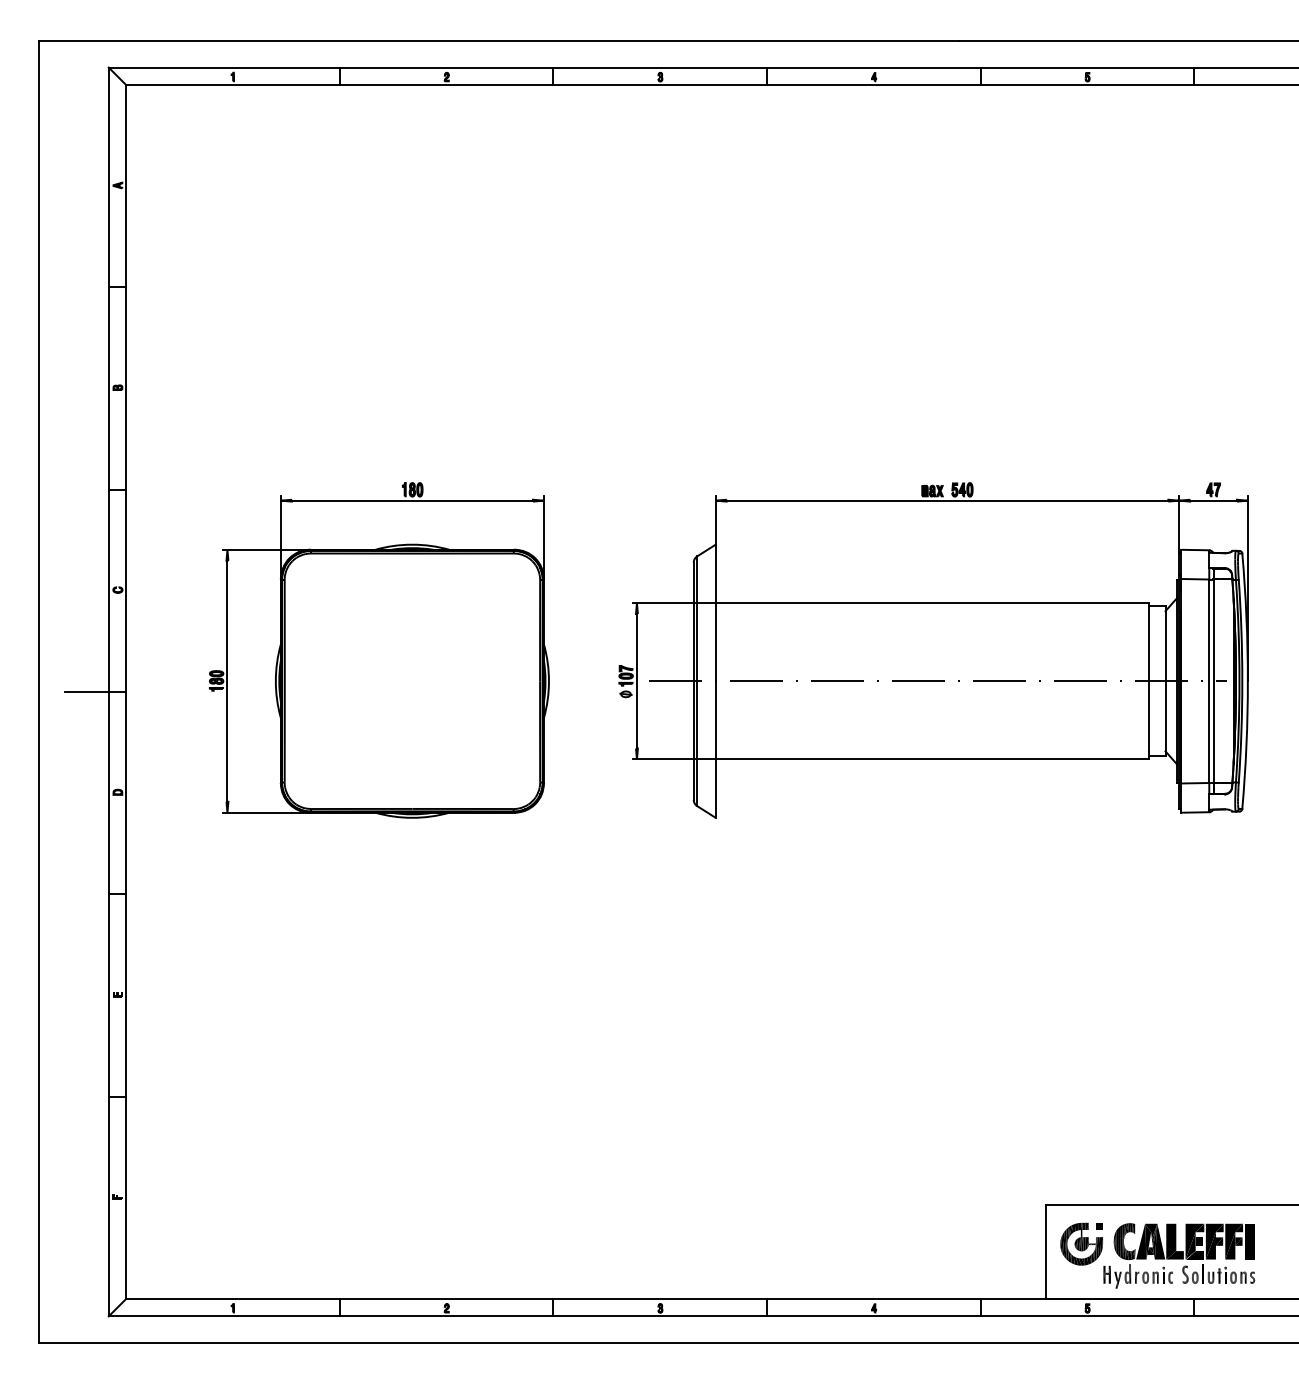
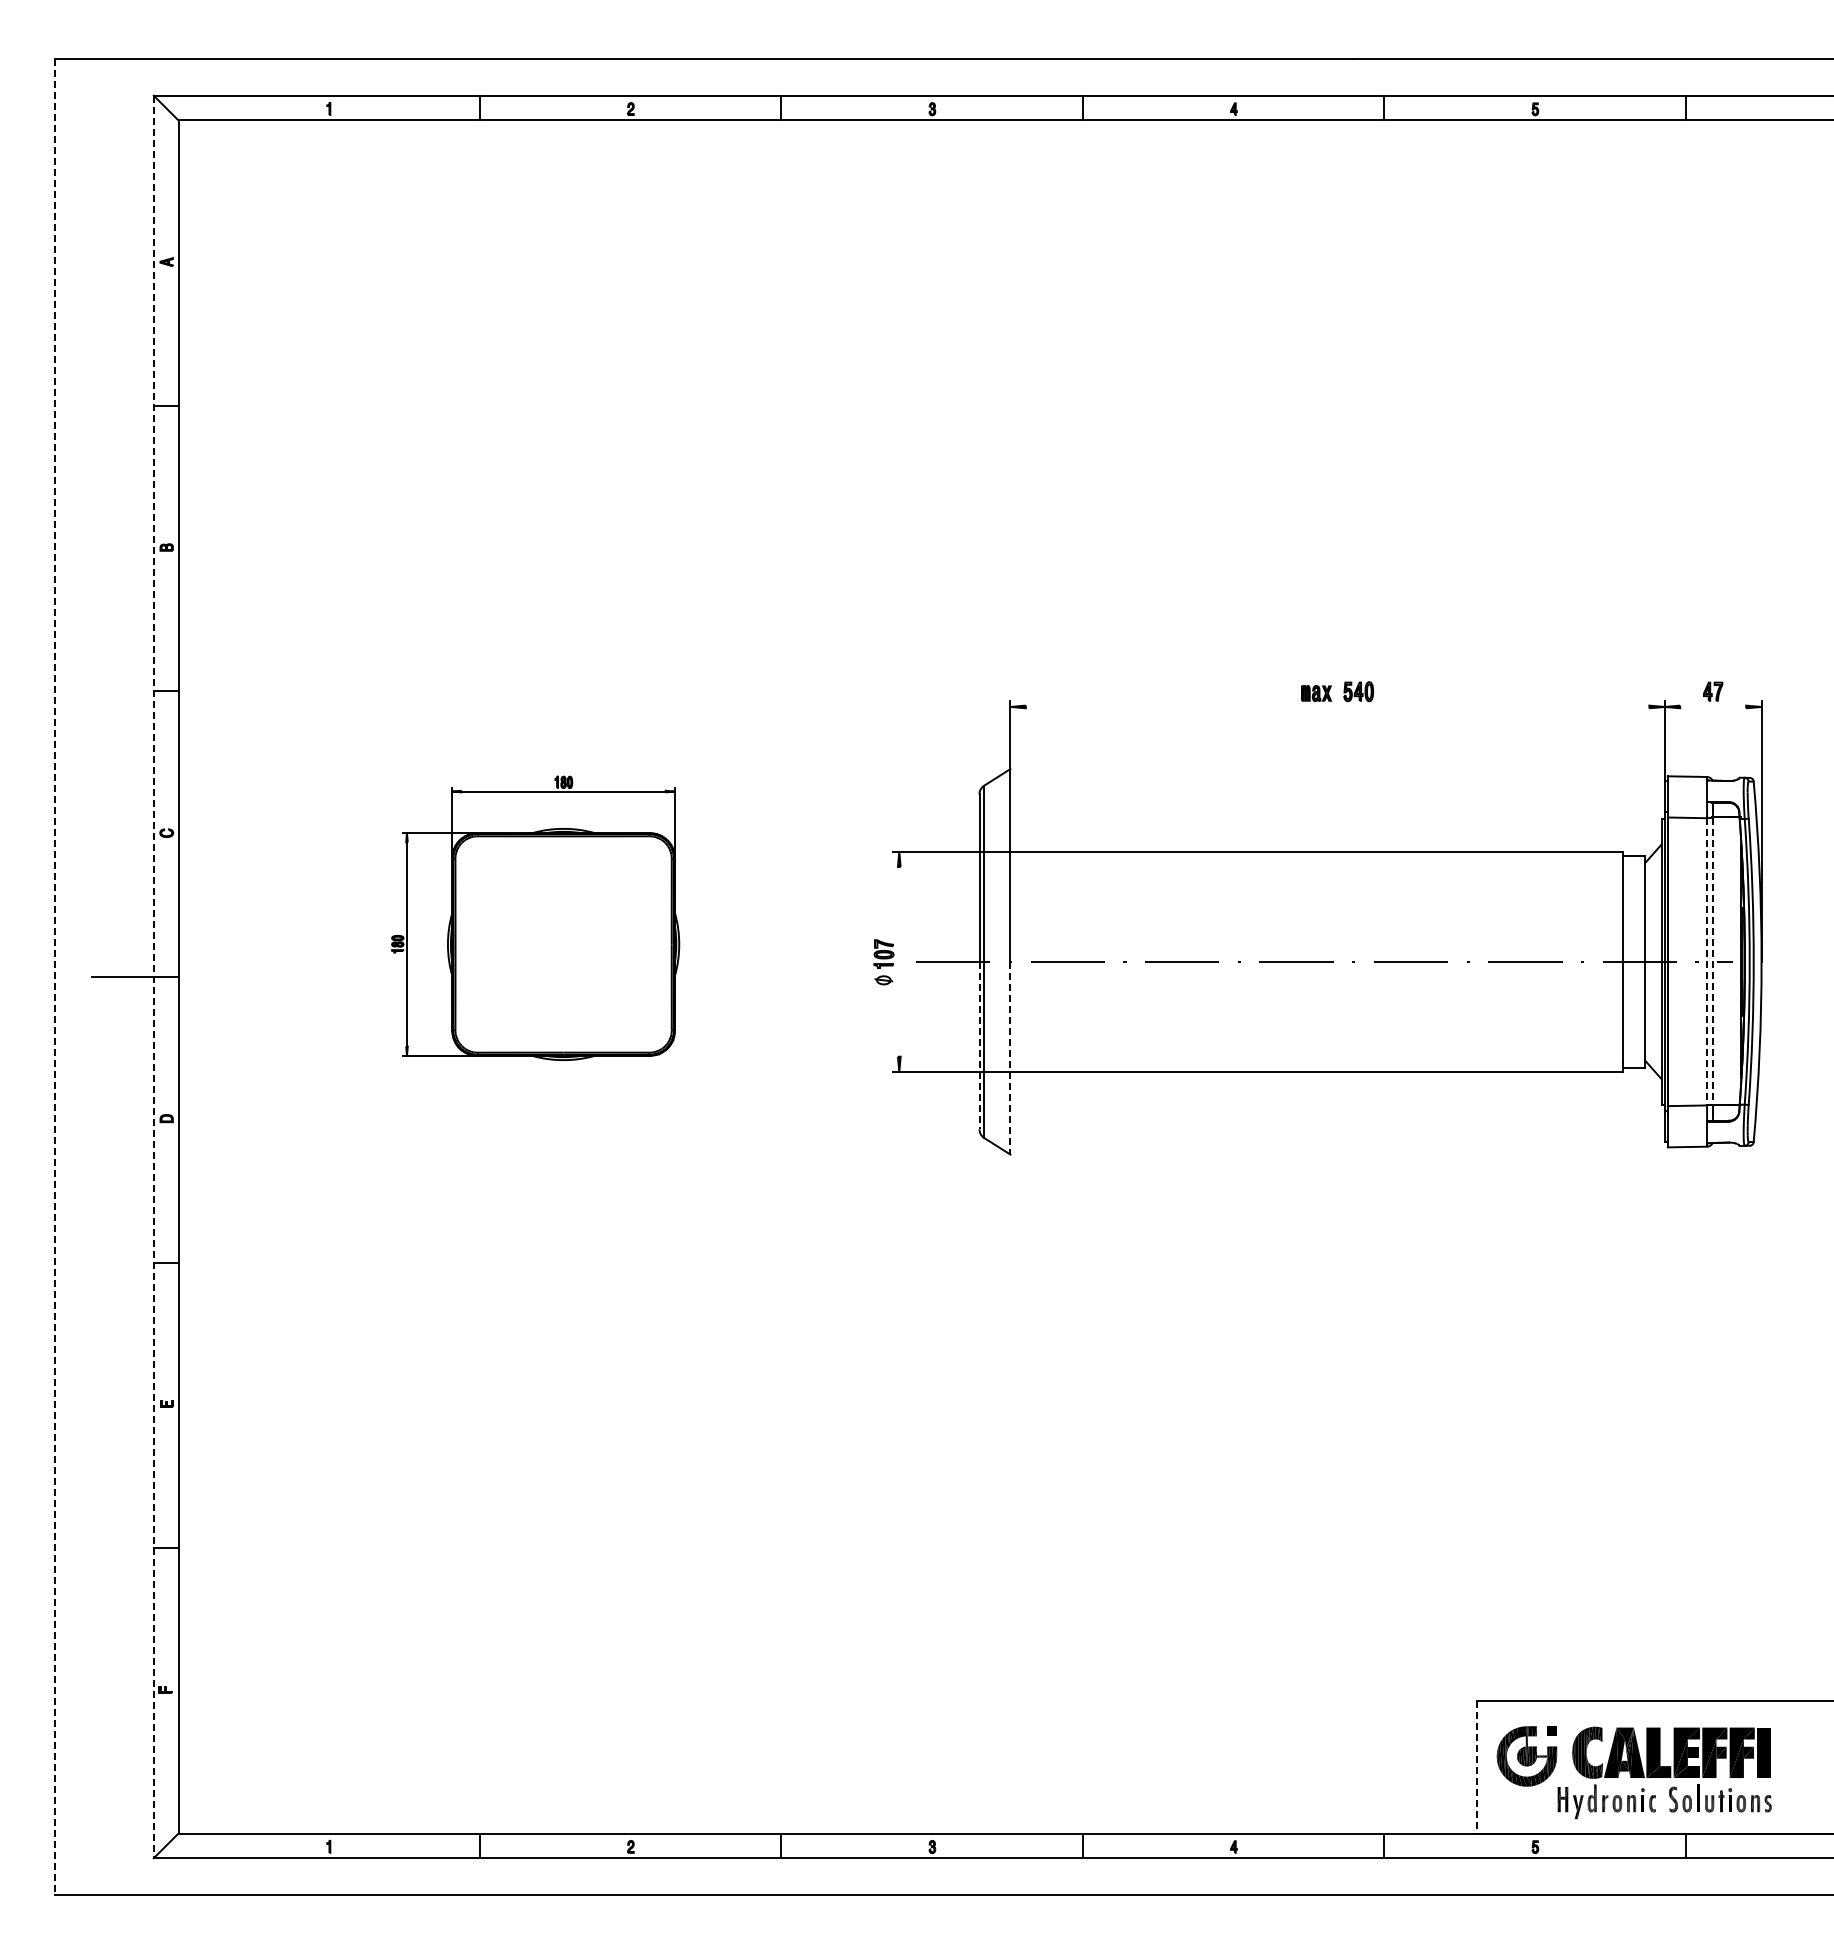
line: (947, 500) -> (1337, 706), removed
line: (1213, 500) -> (1713, 706), removed
part: (379, 650) -> (535, 918), size x0.6
line: (637, 681) -> (899, 961), removed
line: (1209, 681) -> (1707, 961), solid -> dashed
line: (1213, 681) -> (1713, 961), solid -> dashed
line: (38, 692) -> (54, 977), solid -> dashed
line: (108, 692) -> (153, 977), solid -> dashed
line: (693, 740) -> (979, 1045), solid -> dashed
line: (715, 749) -> (1010, 1058), solid -> dashed
line: (1046, 1252) -> (1477, 1767), solid -> dashed

